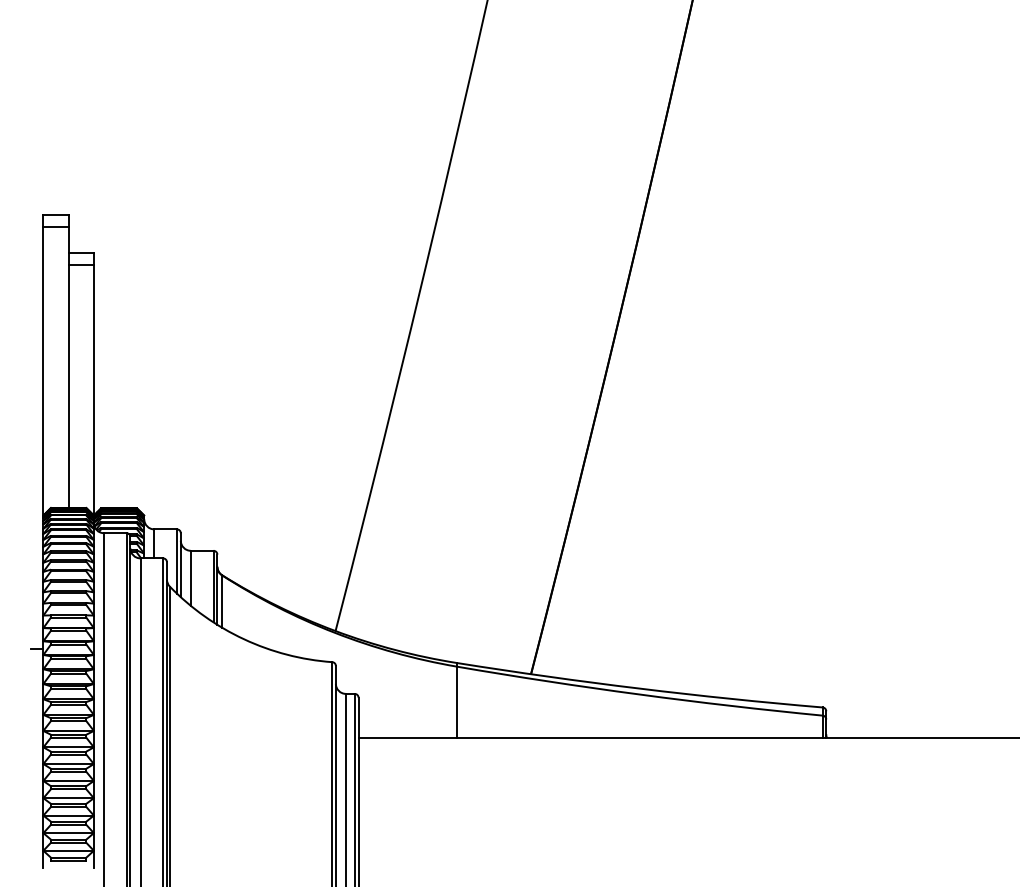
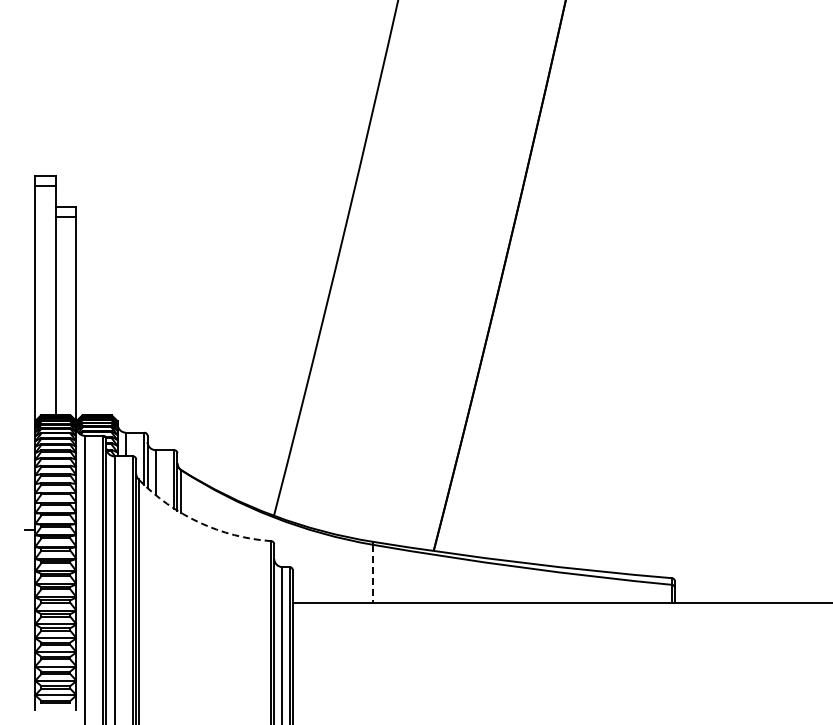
arc: (244, 639) -> (199, 522), solid -> dashed
line: (457, 702) -> (373, 574), solid -> dashed

